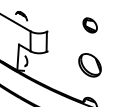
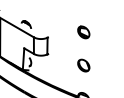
part: (89, 65) -> (83, 65), size x0.62

